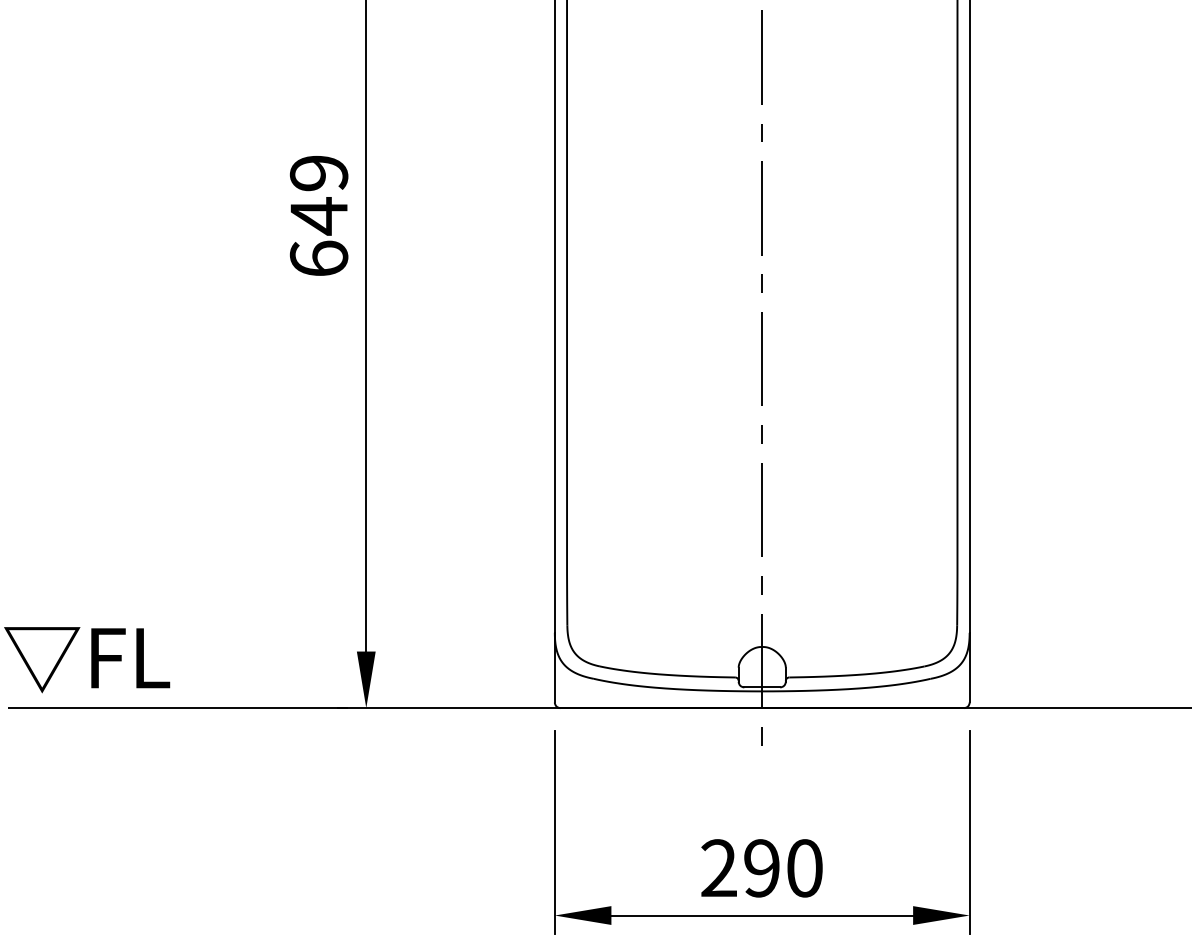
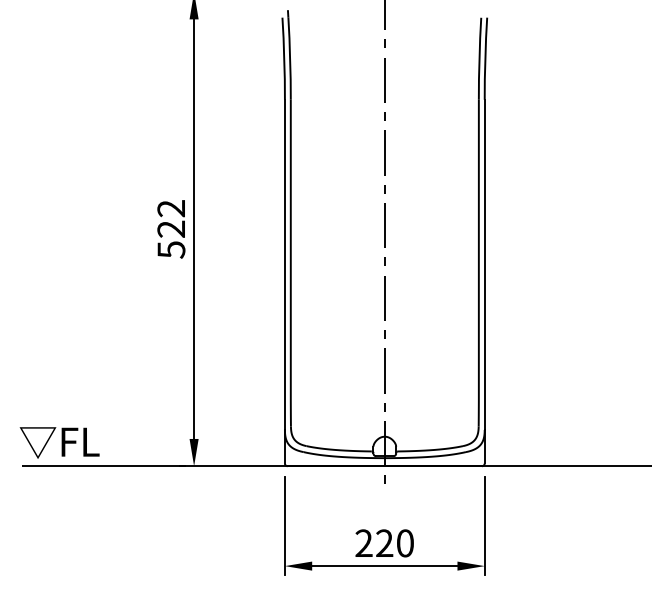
text: (319, 216) -> (171, 229), 649 -> 522
text: (761, 868) -> (384, 543), 290 -> 220

